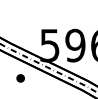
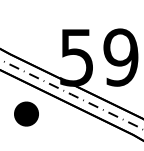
part: (20, 78) -> (26, 114), size x1.67

